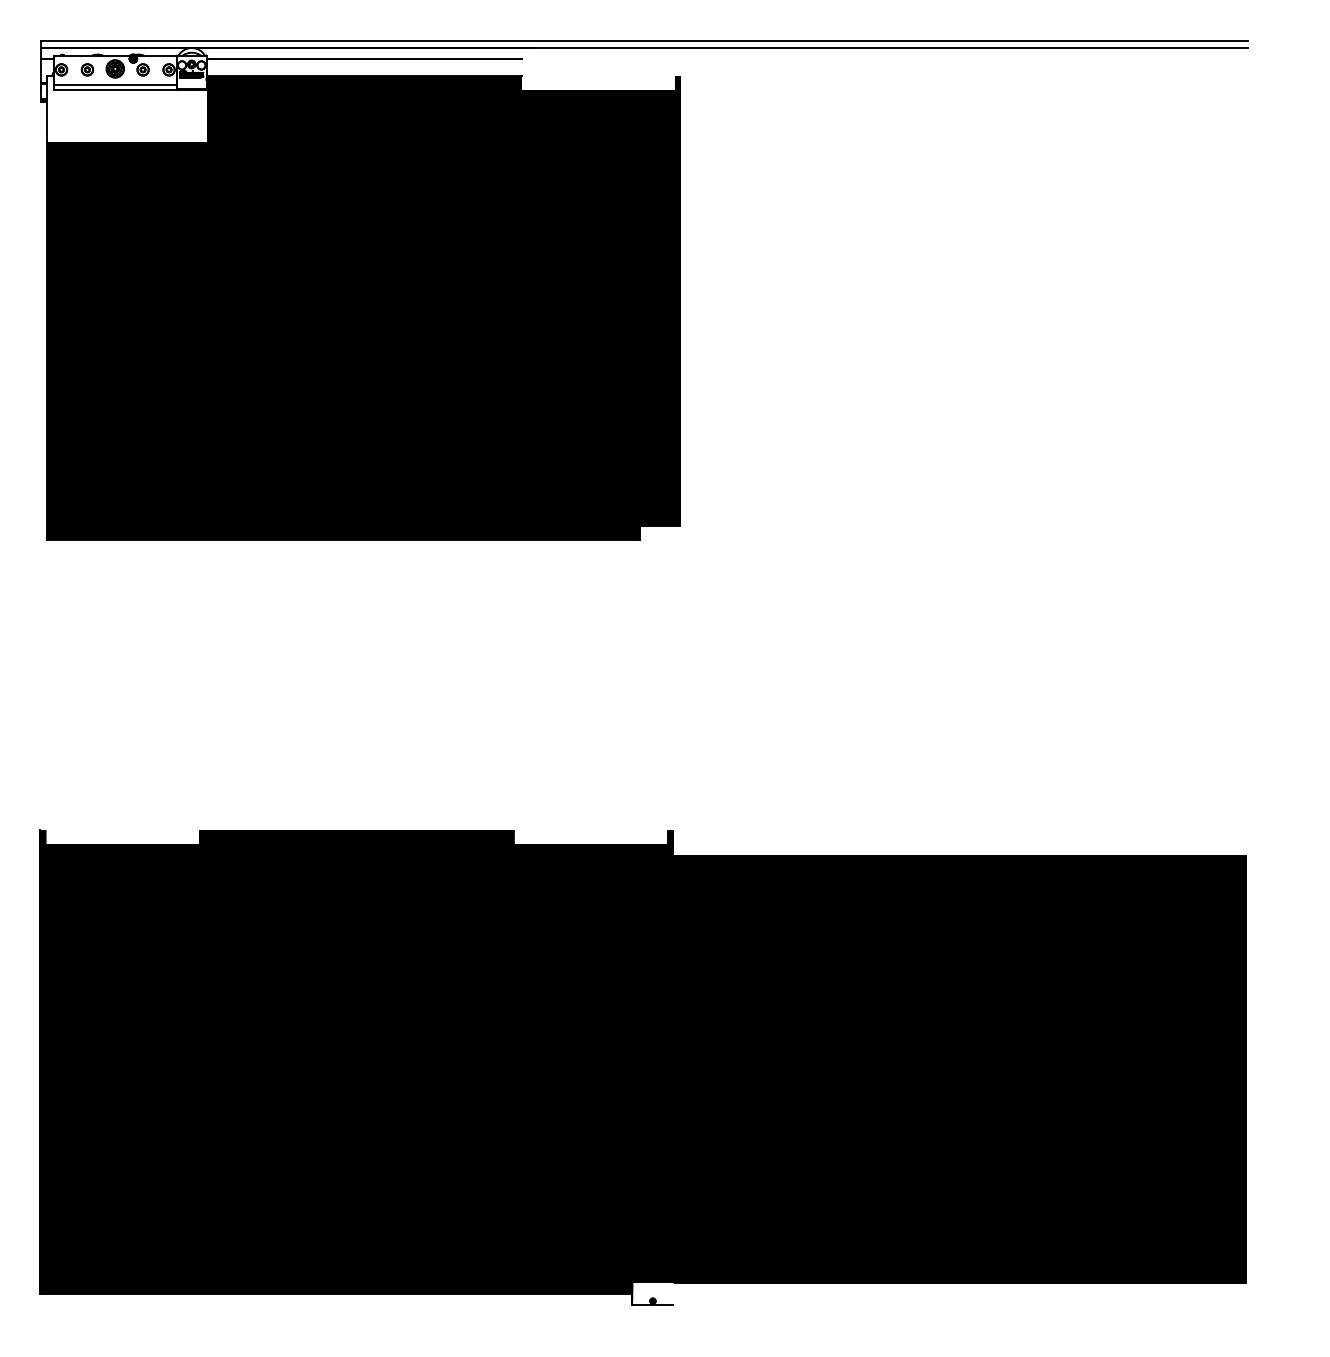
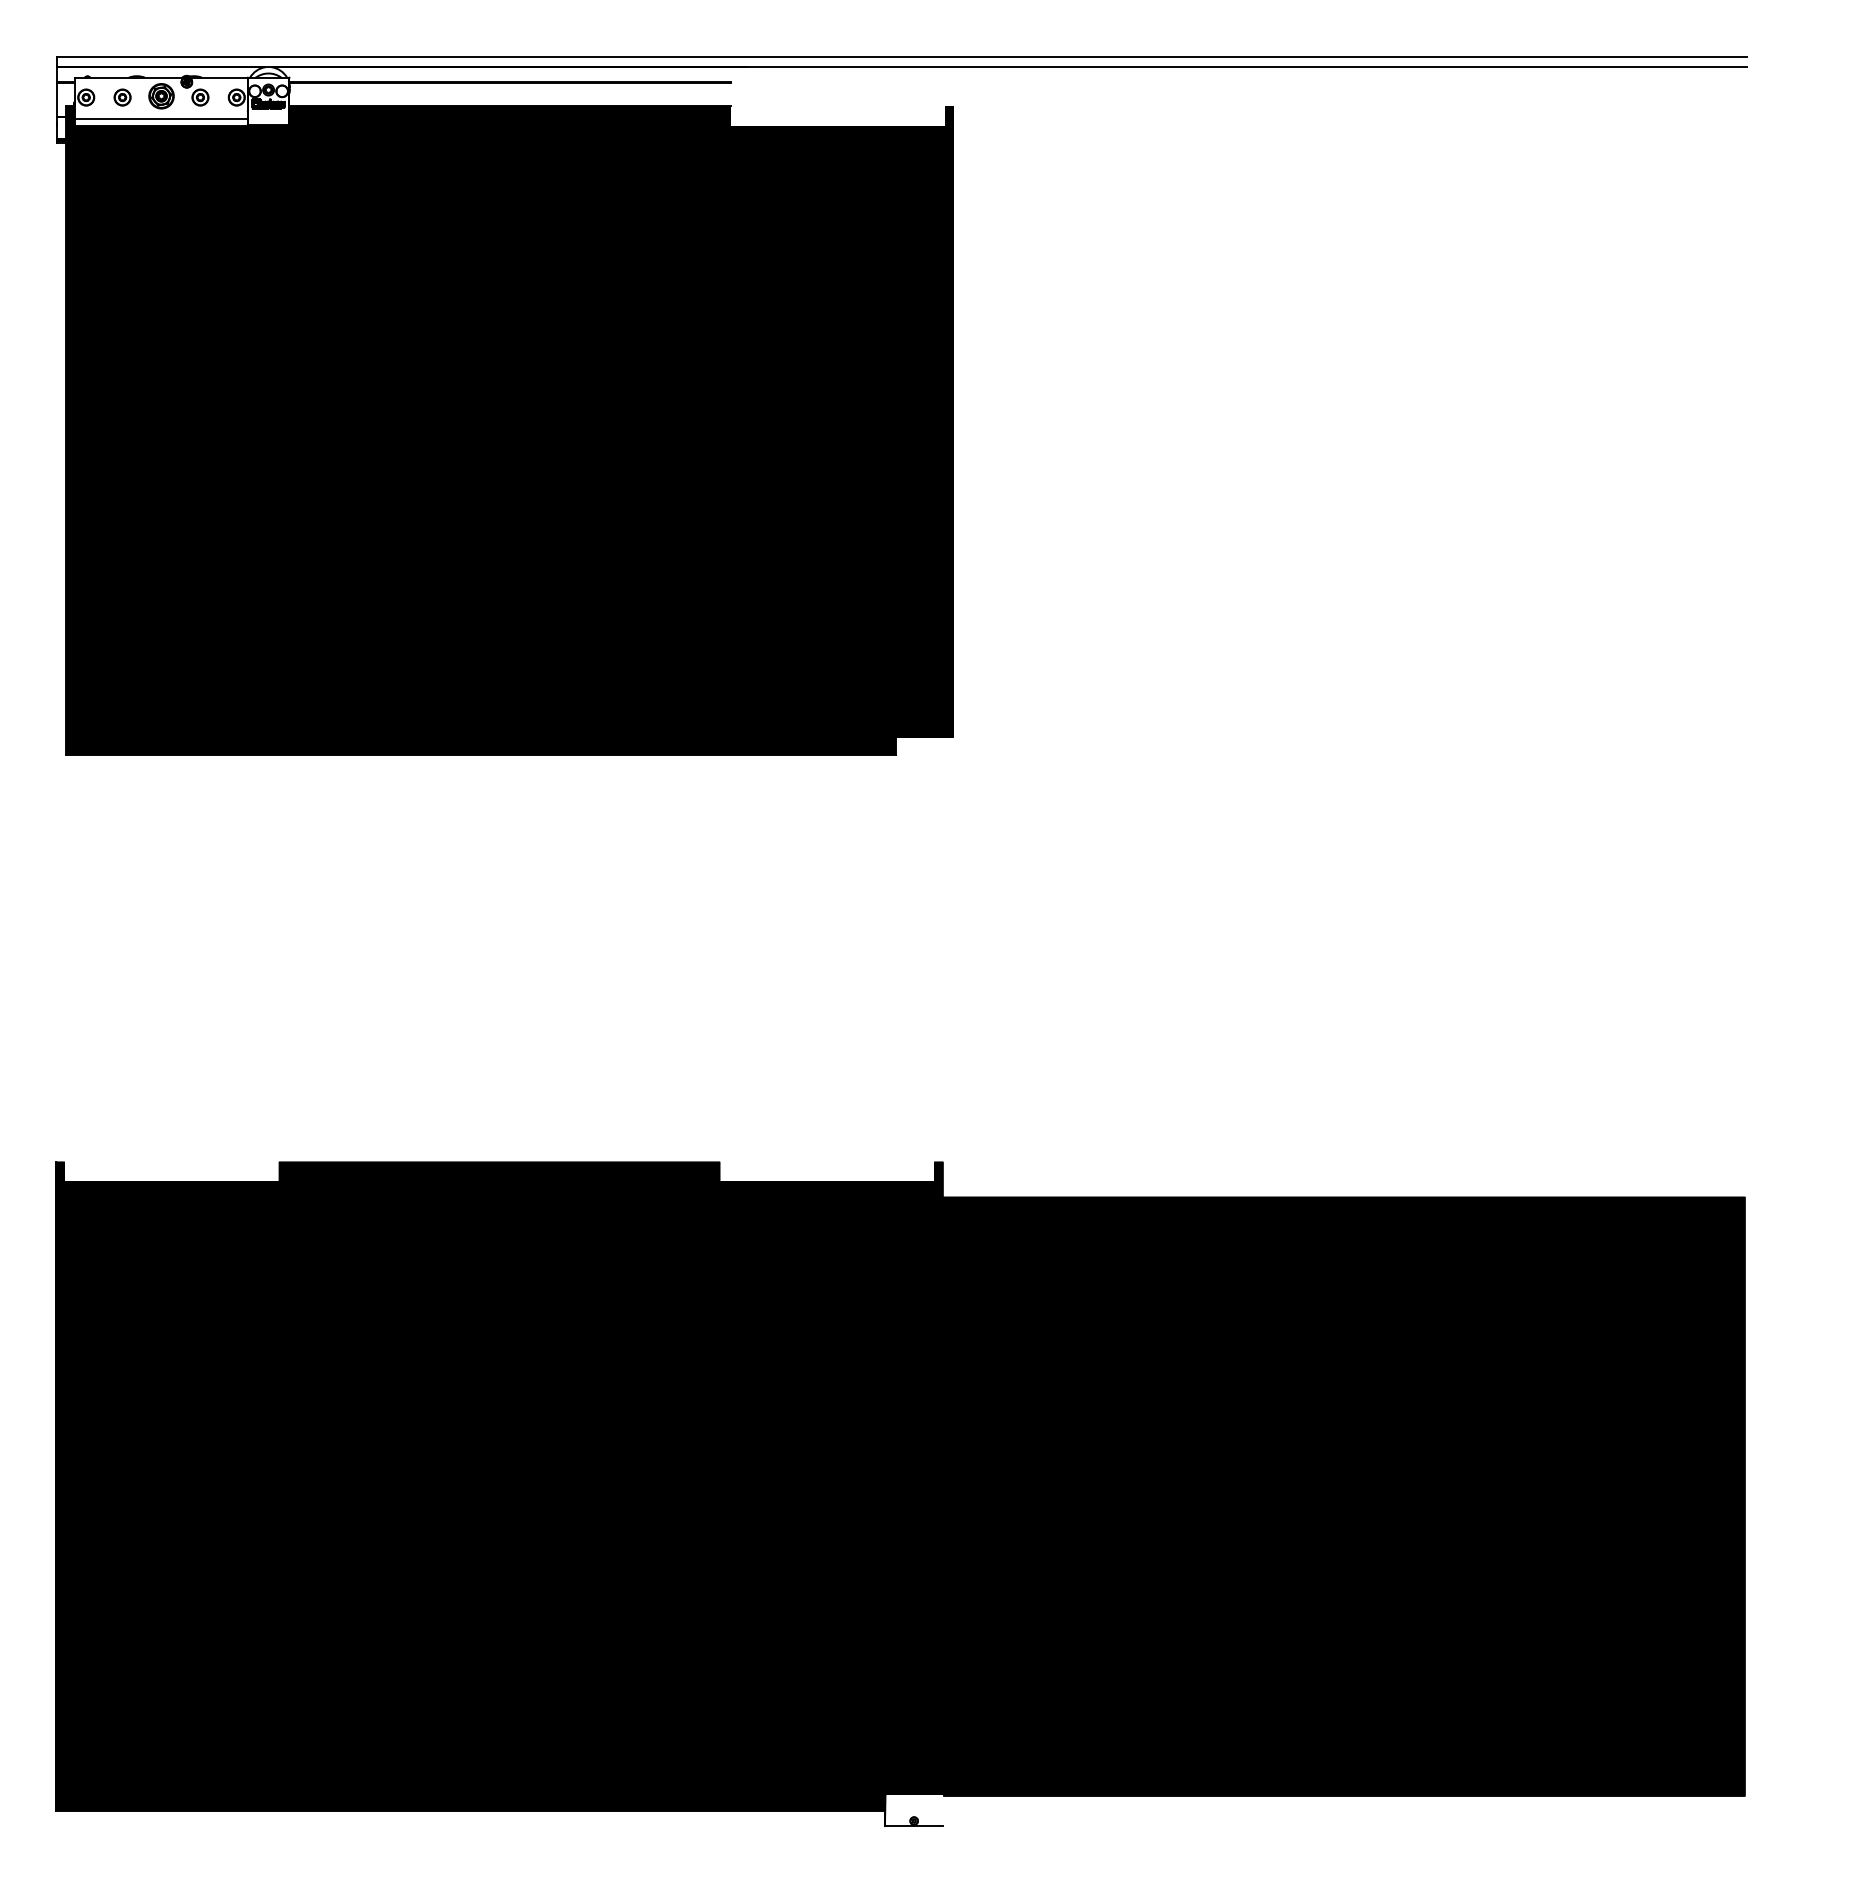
fill: (126, 109) -> (177, 152), added

